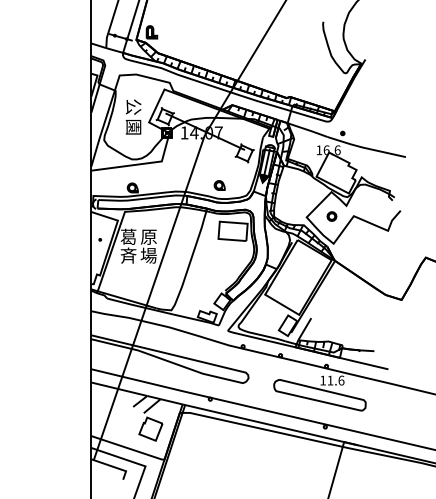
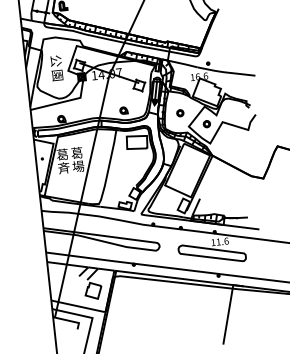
part: (296, 197) -> (179, 113), added
text: (148, 236) -> (76, 152), 原 -> 葛

